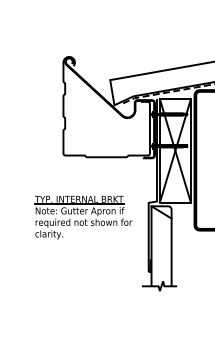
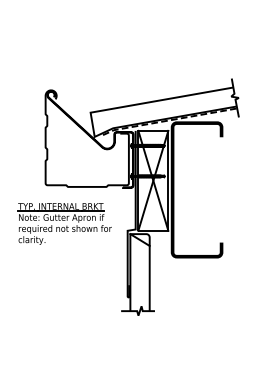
part: (83, 217) -> (64, 223), moved

